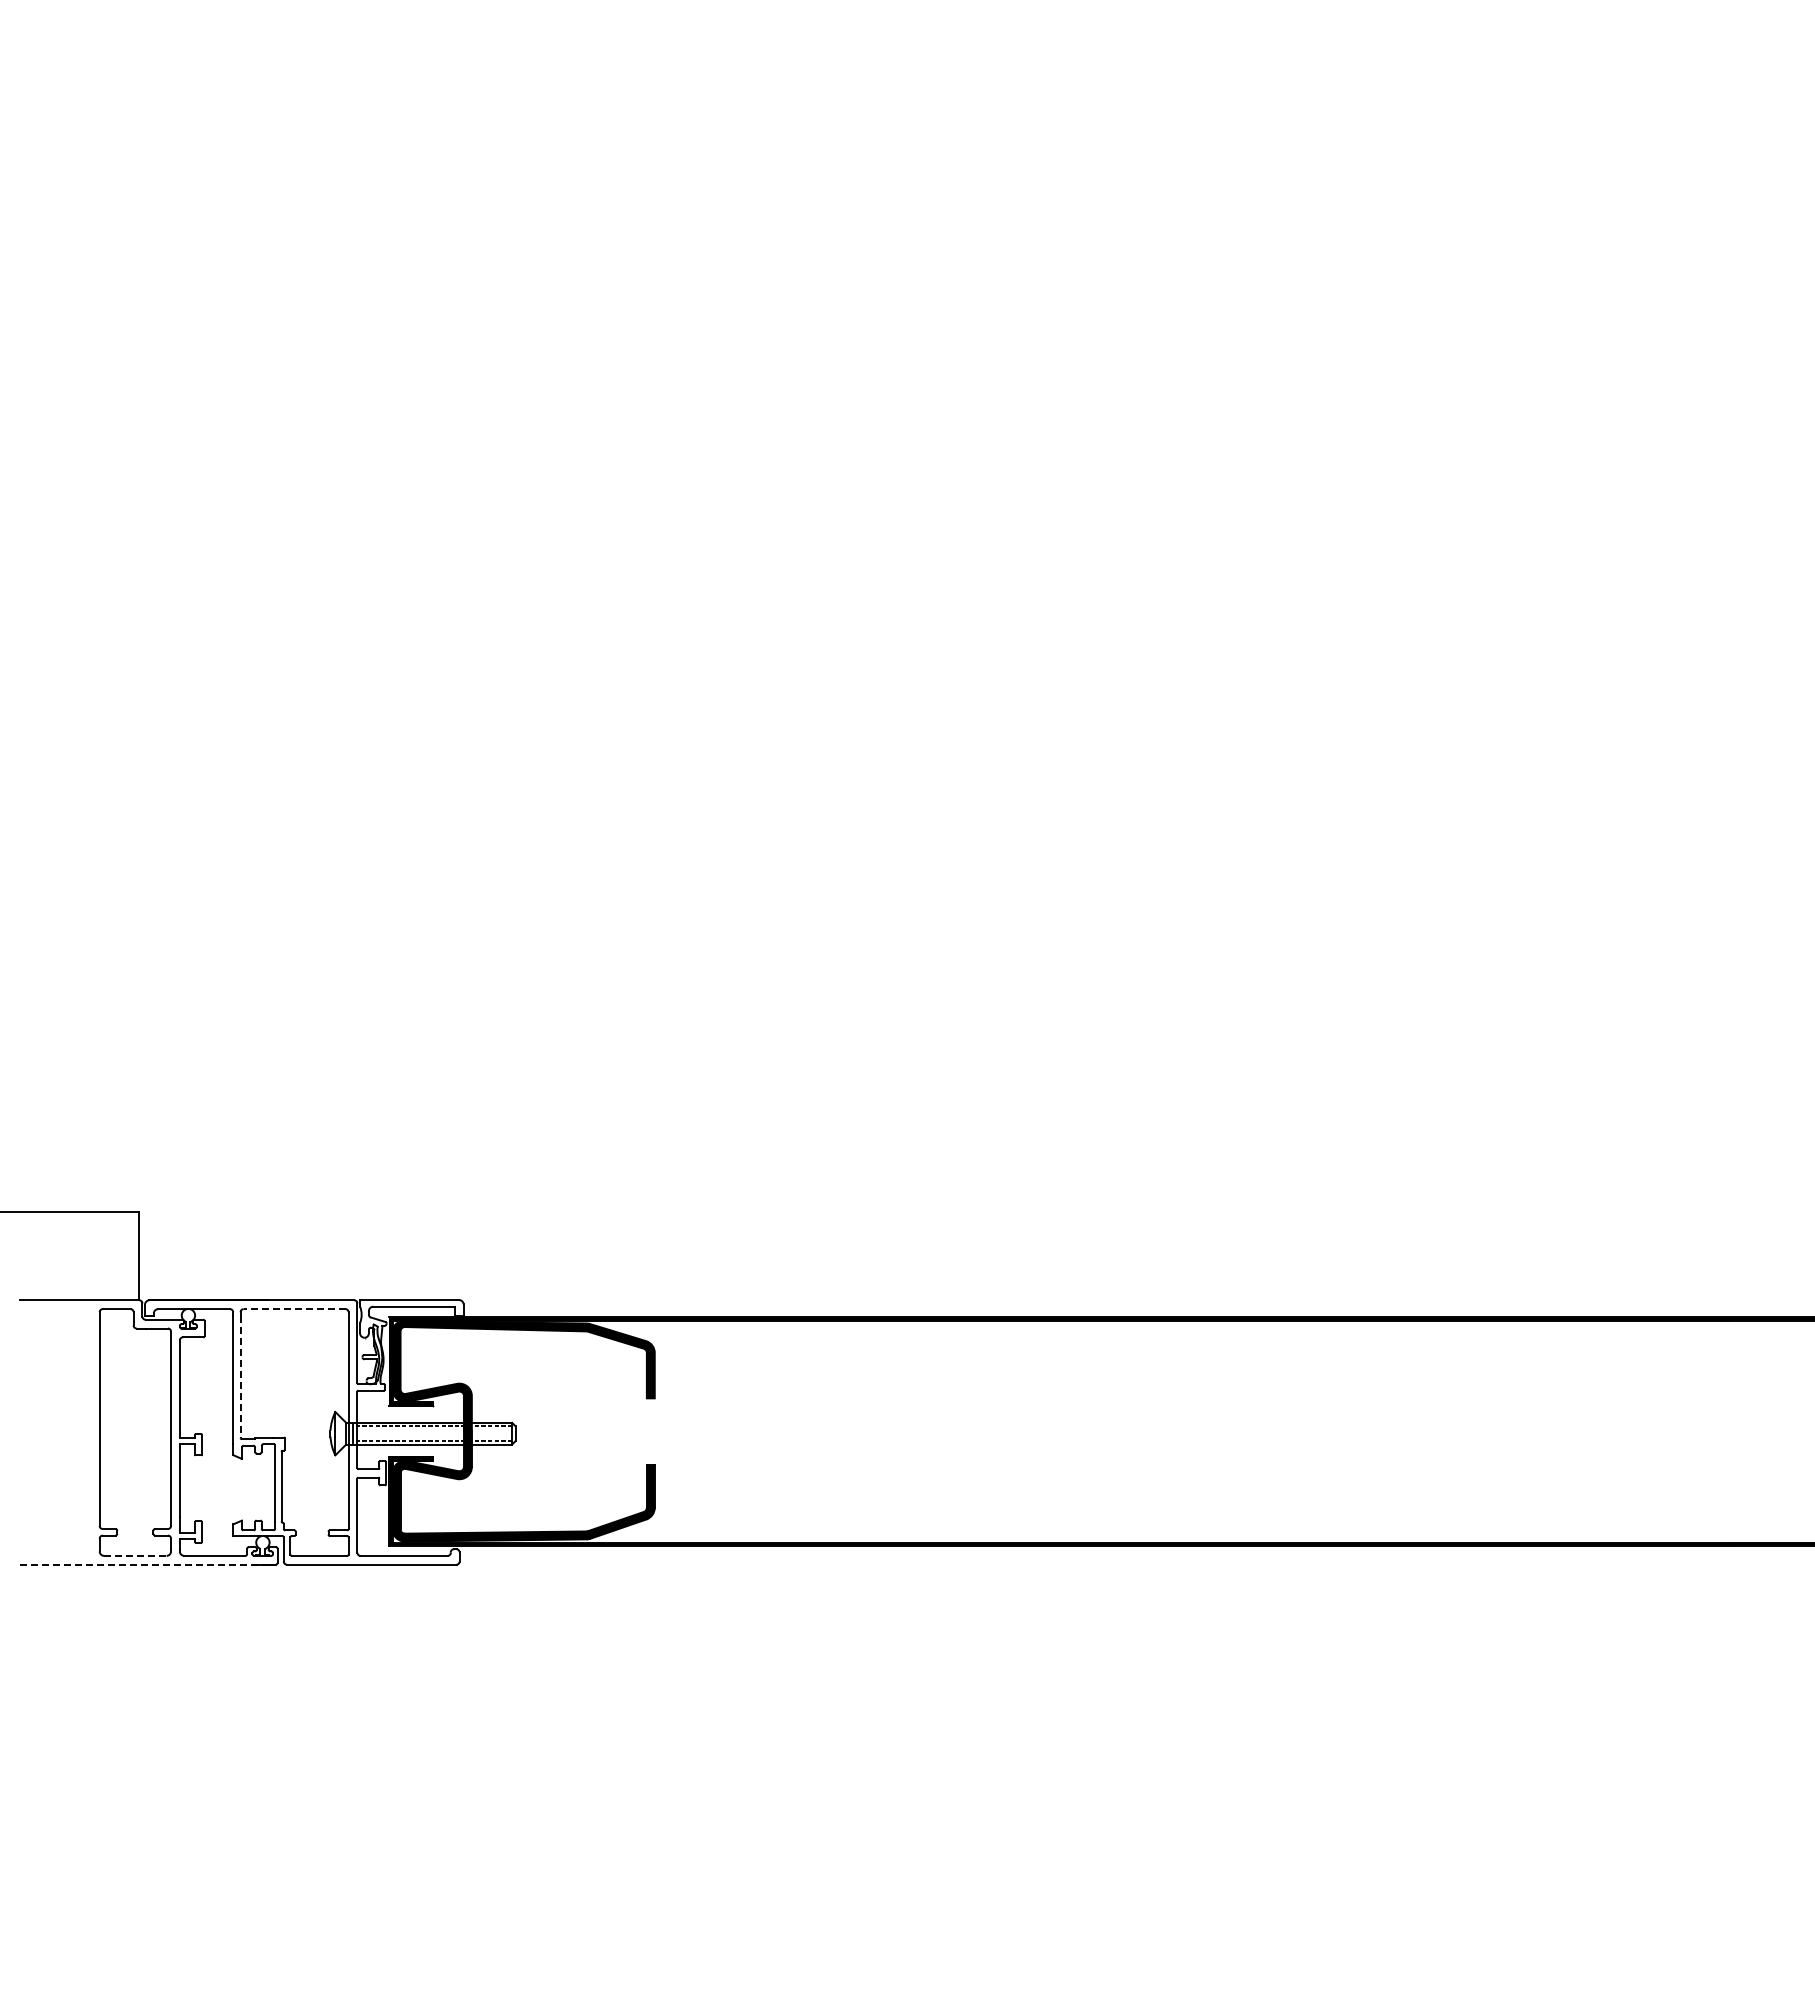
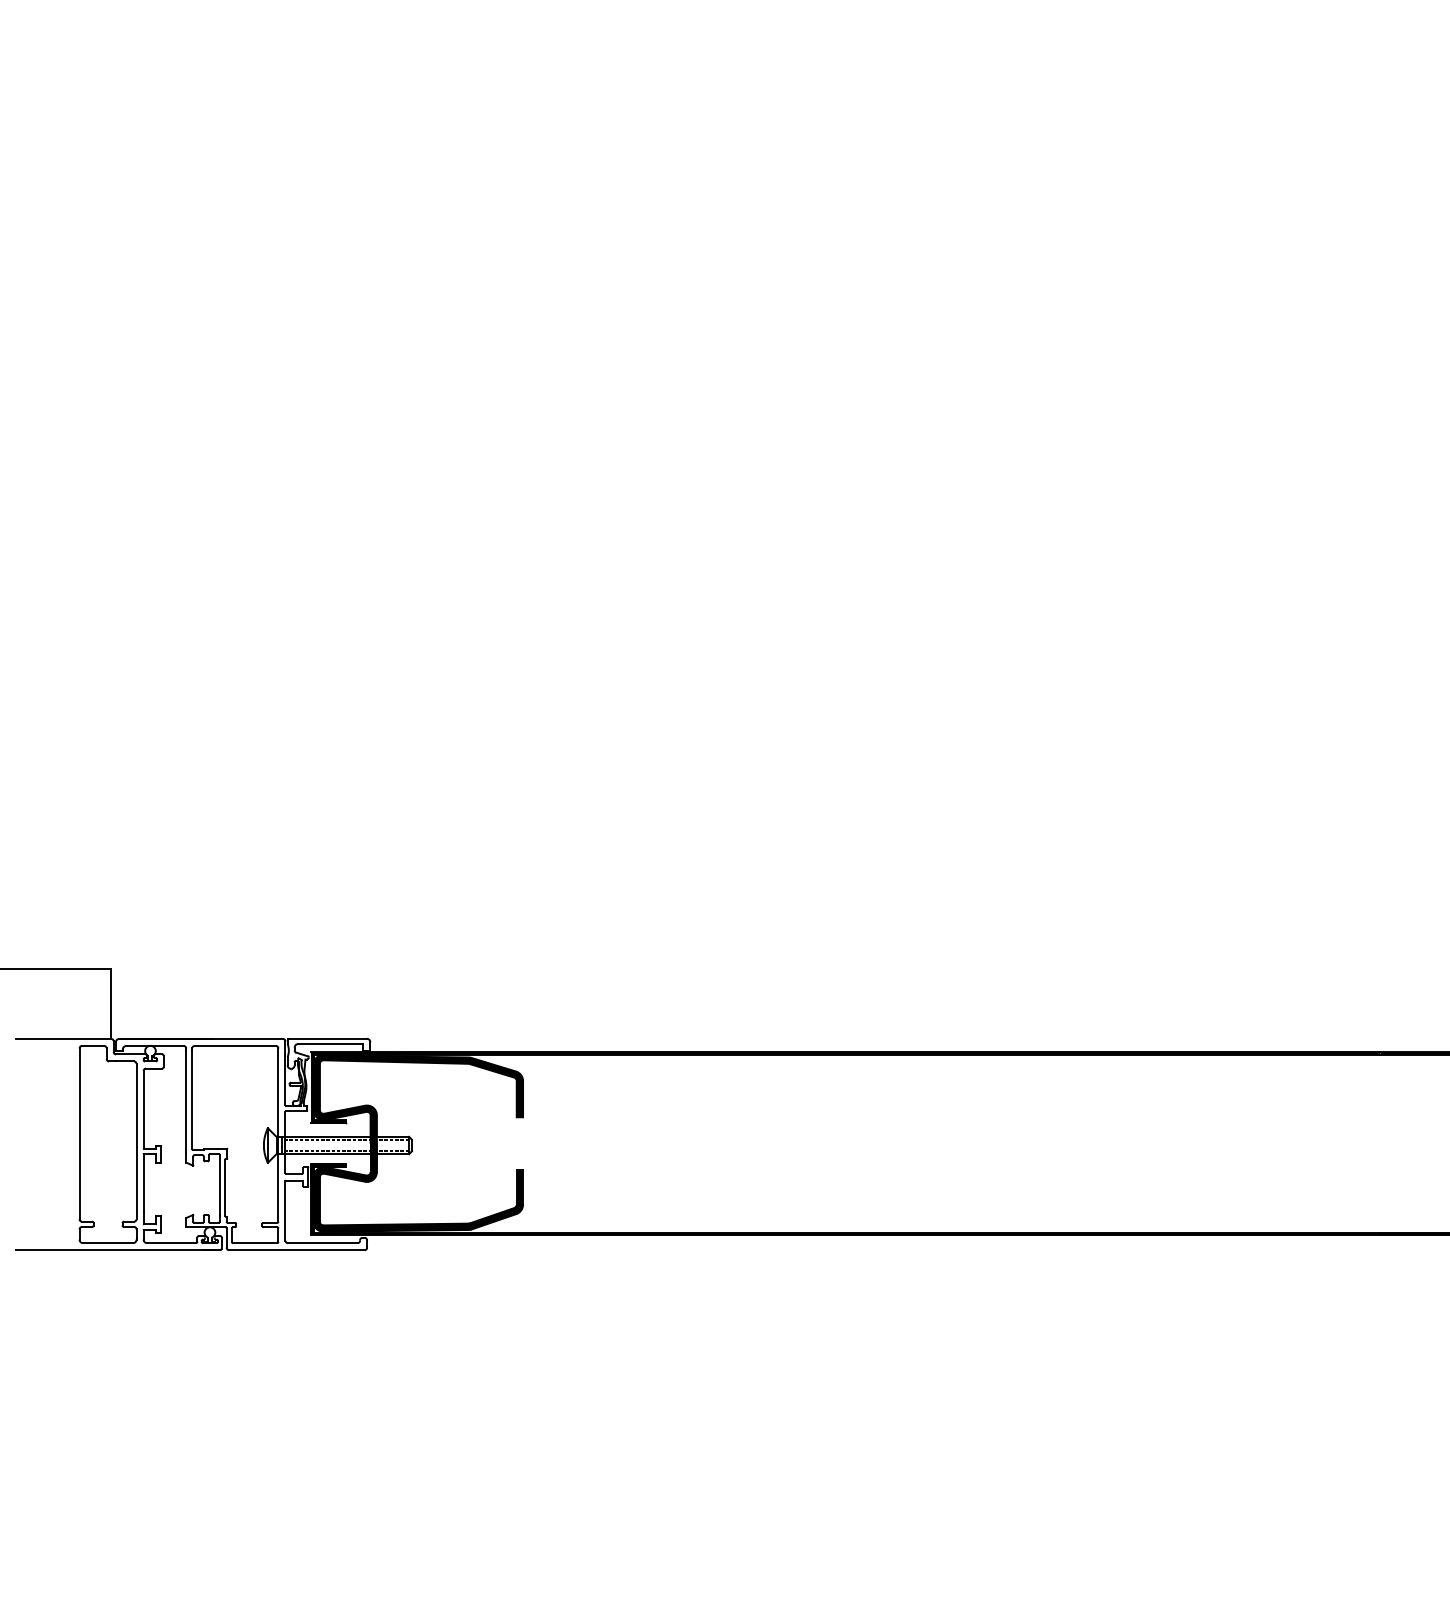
line: (294, 1309) -> (235, 1046), dashed -> solid
line: (240, 1377) -> (192, 1100), dashed -> solid
line: (135, 1555) -> (108, 1242), dashed -> solid
line: (147, 1564) -> (117, 1250), dashed -> solid

